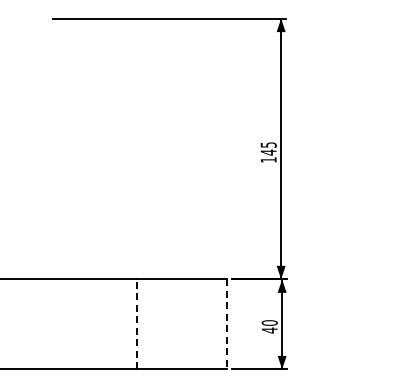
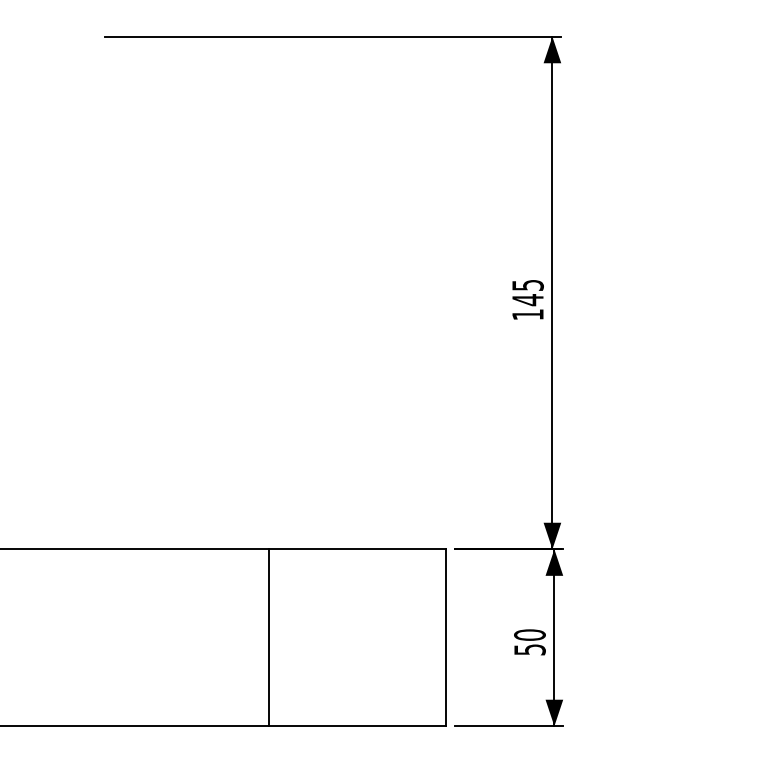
line: (137, 323) -> (270, 636), dashed -> solid
line: (227, 324) -> (446, 638), dashed -> solid
text: (269, 330) -> (529, 649), 40 -> 50

